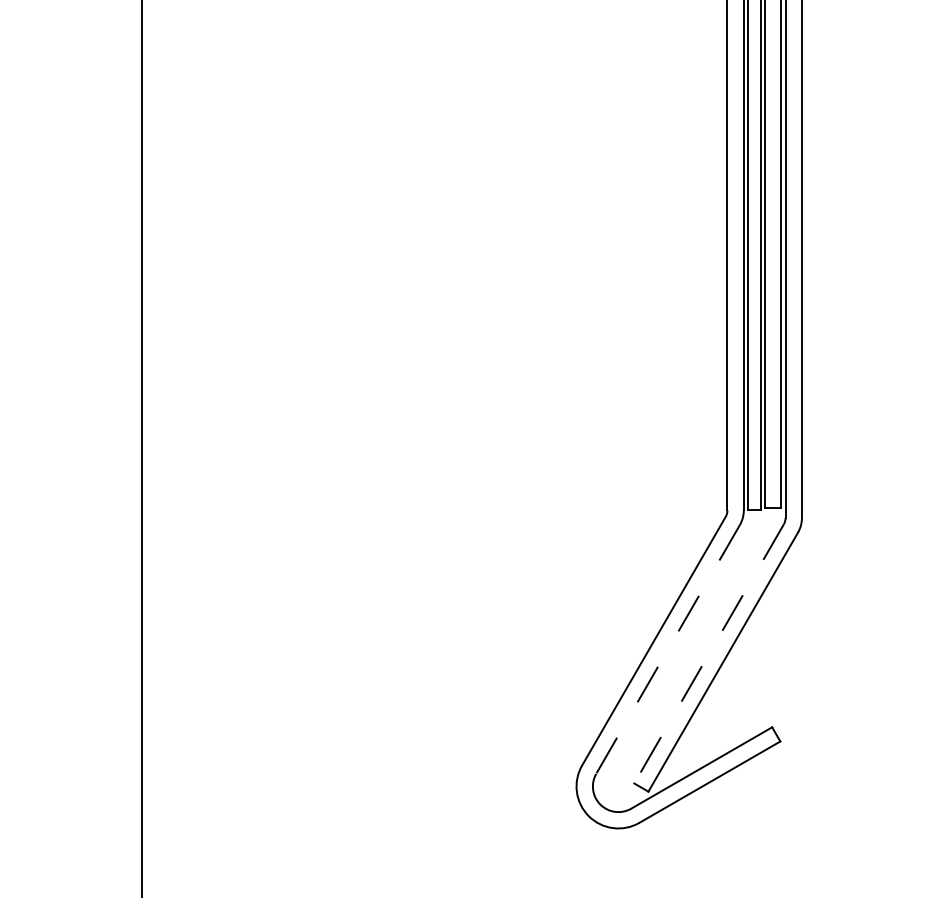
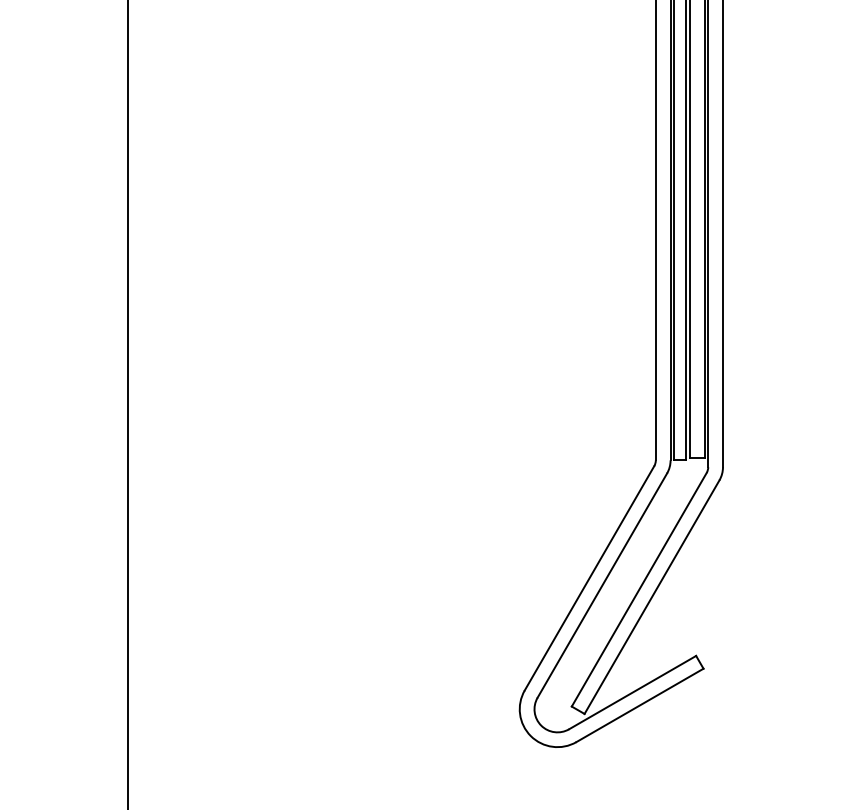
line: (668, 650) -> (602, 586), dashed -> solid
line: (709, 653) -> (639, 589), dashed -> solid

